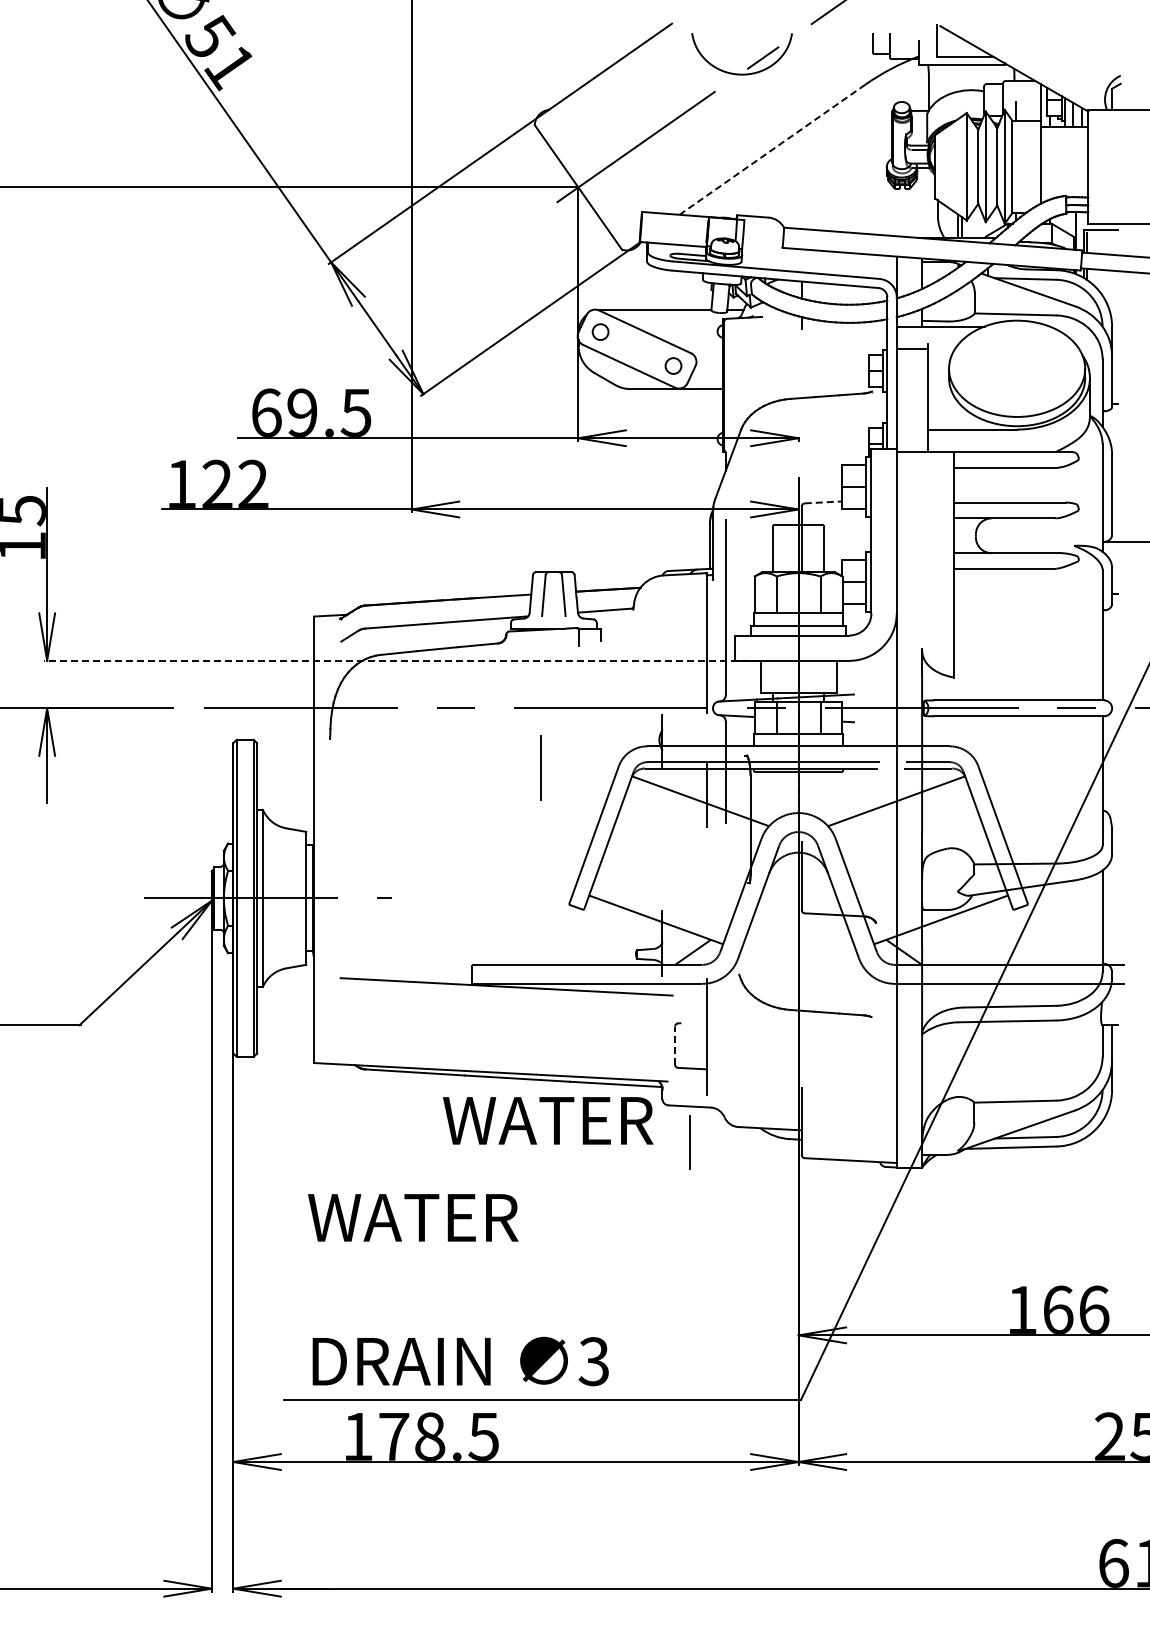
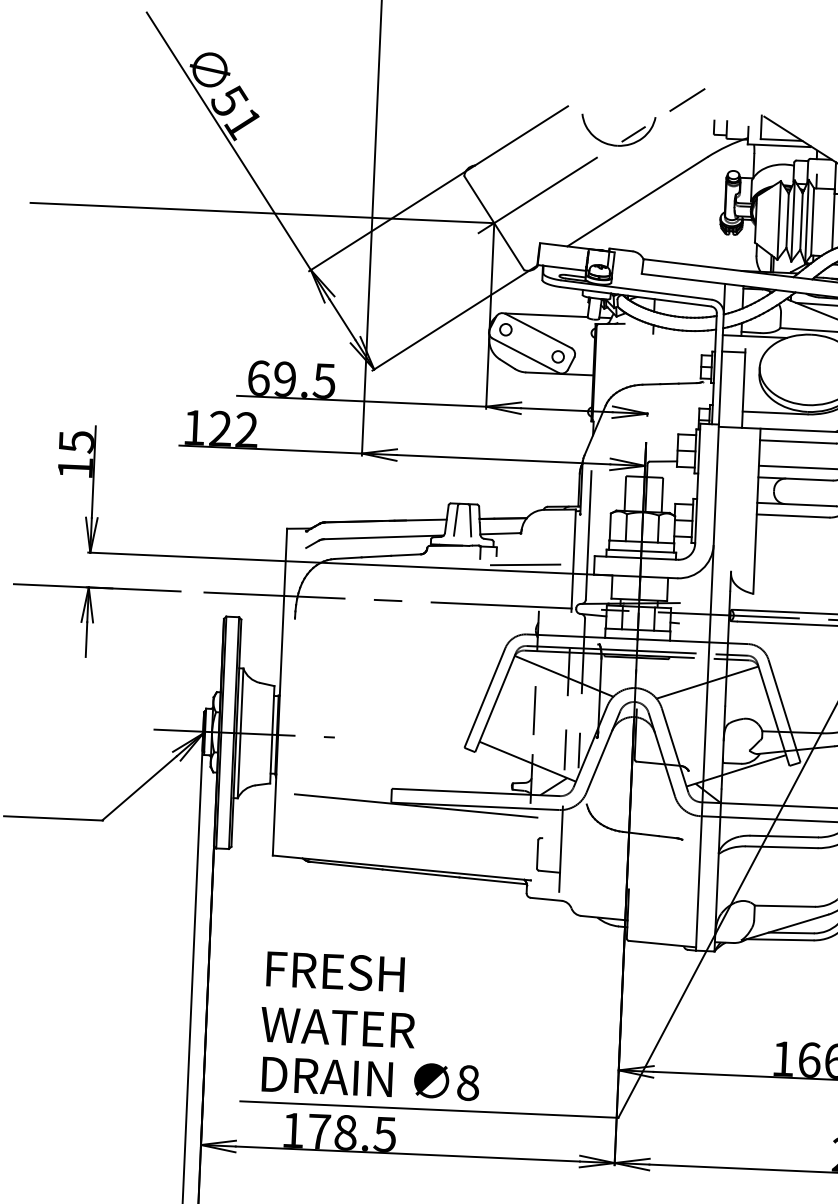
line: (772, 150) -> (637, 202), dashed -> solid
line: (823, 502) -> (663, 461), dashed -> solid
line: (641, 651) -> (525, 564), added
line: (401, 660) -> (349, 563), dashed -> solid
line: (540, 767) -> (533, 710), moved
line: (725, 901) -> (579, 750), added
line: (675, 1045) -> (537, 854), dashed -> solid
text: (548, 1120) -> (338, 1027), moved
line: (689, 1142) -> (565, 749), moved
text: (413, 1217) -> (340, 971), WATER -> FRESH
text: (593, 1361) -> (467, 1082), 3 -> 8

